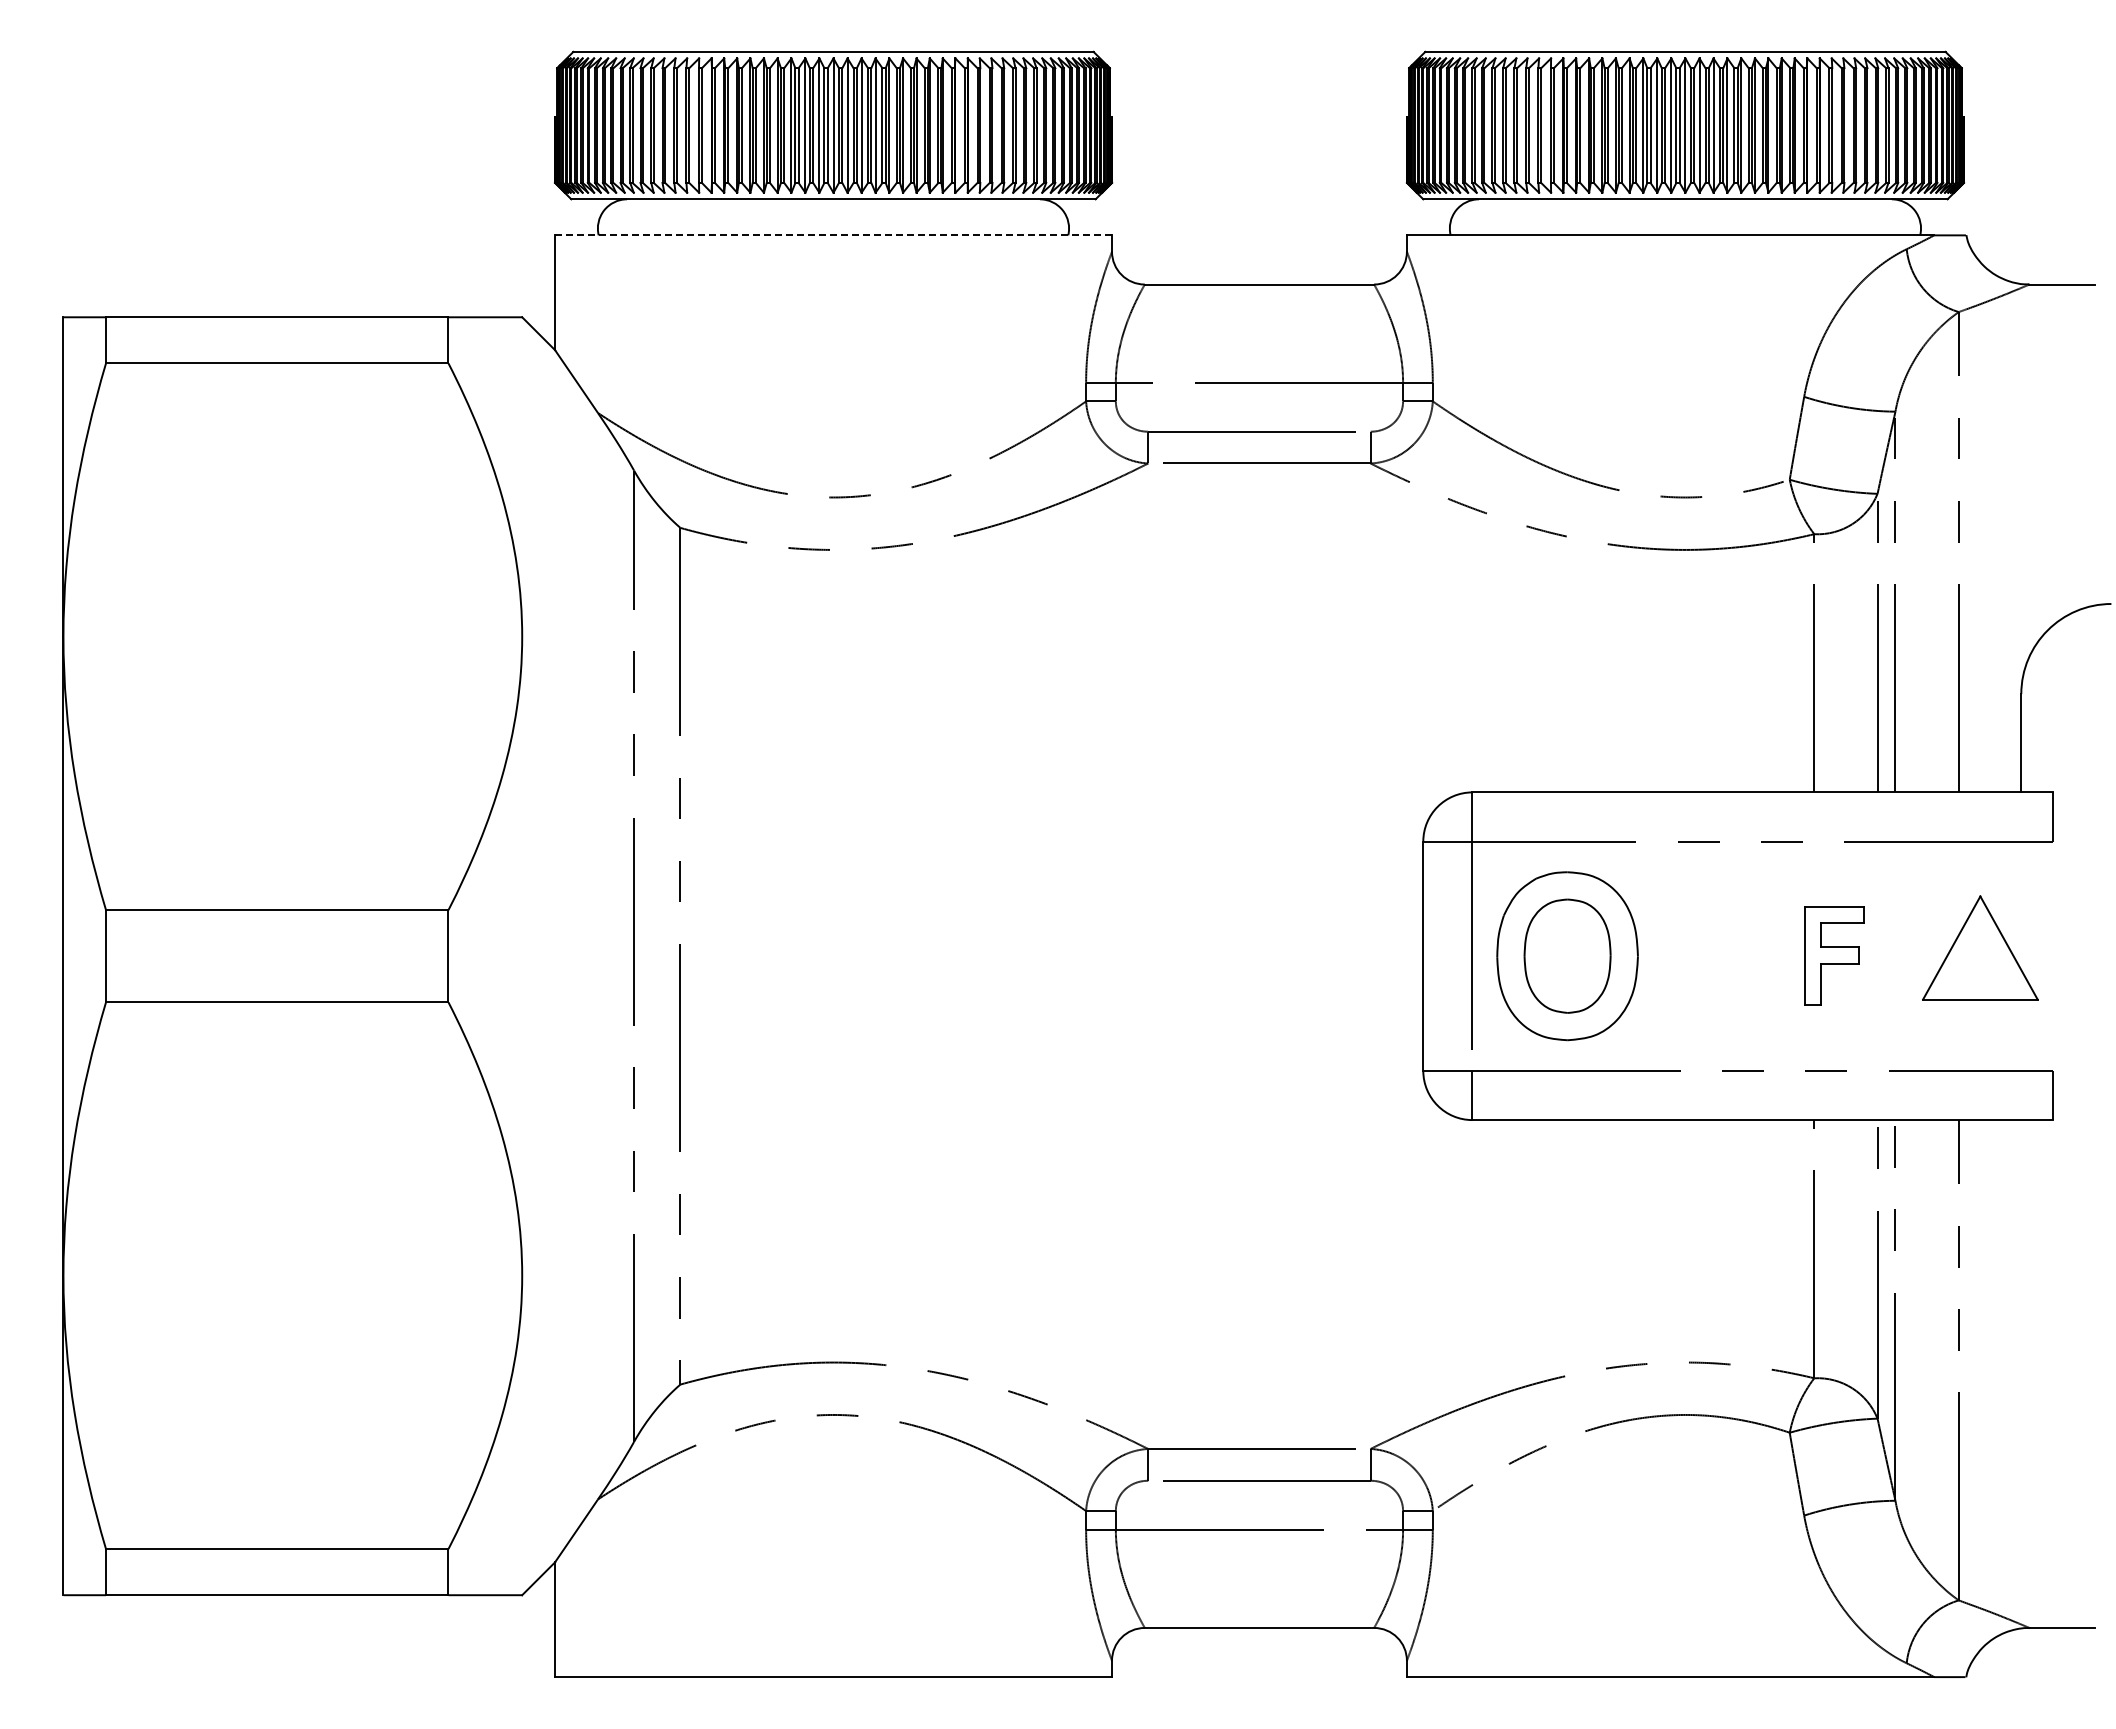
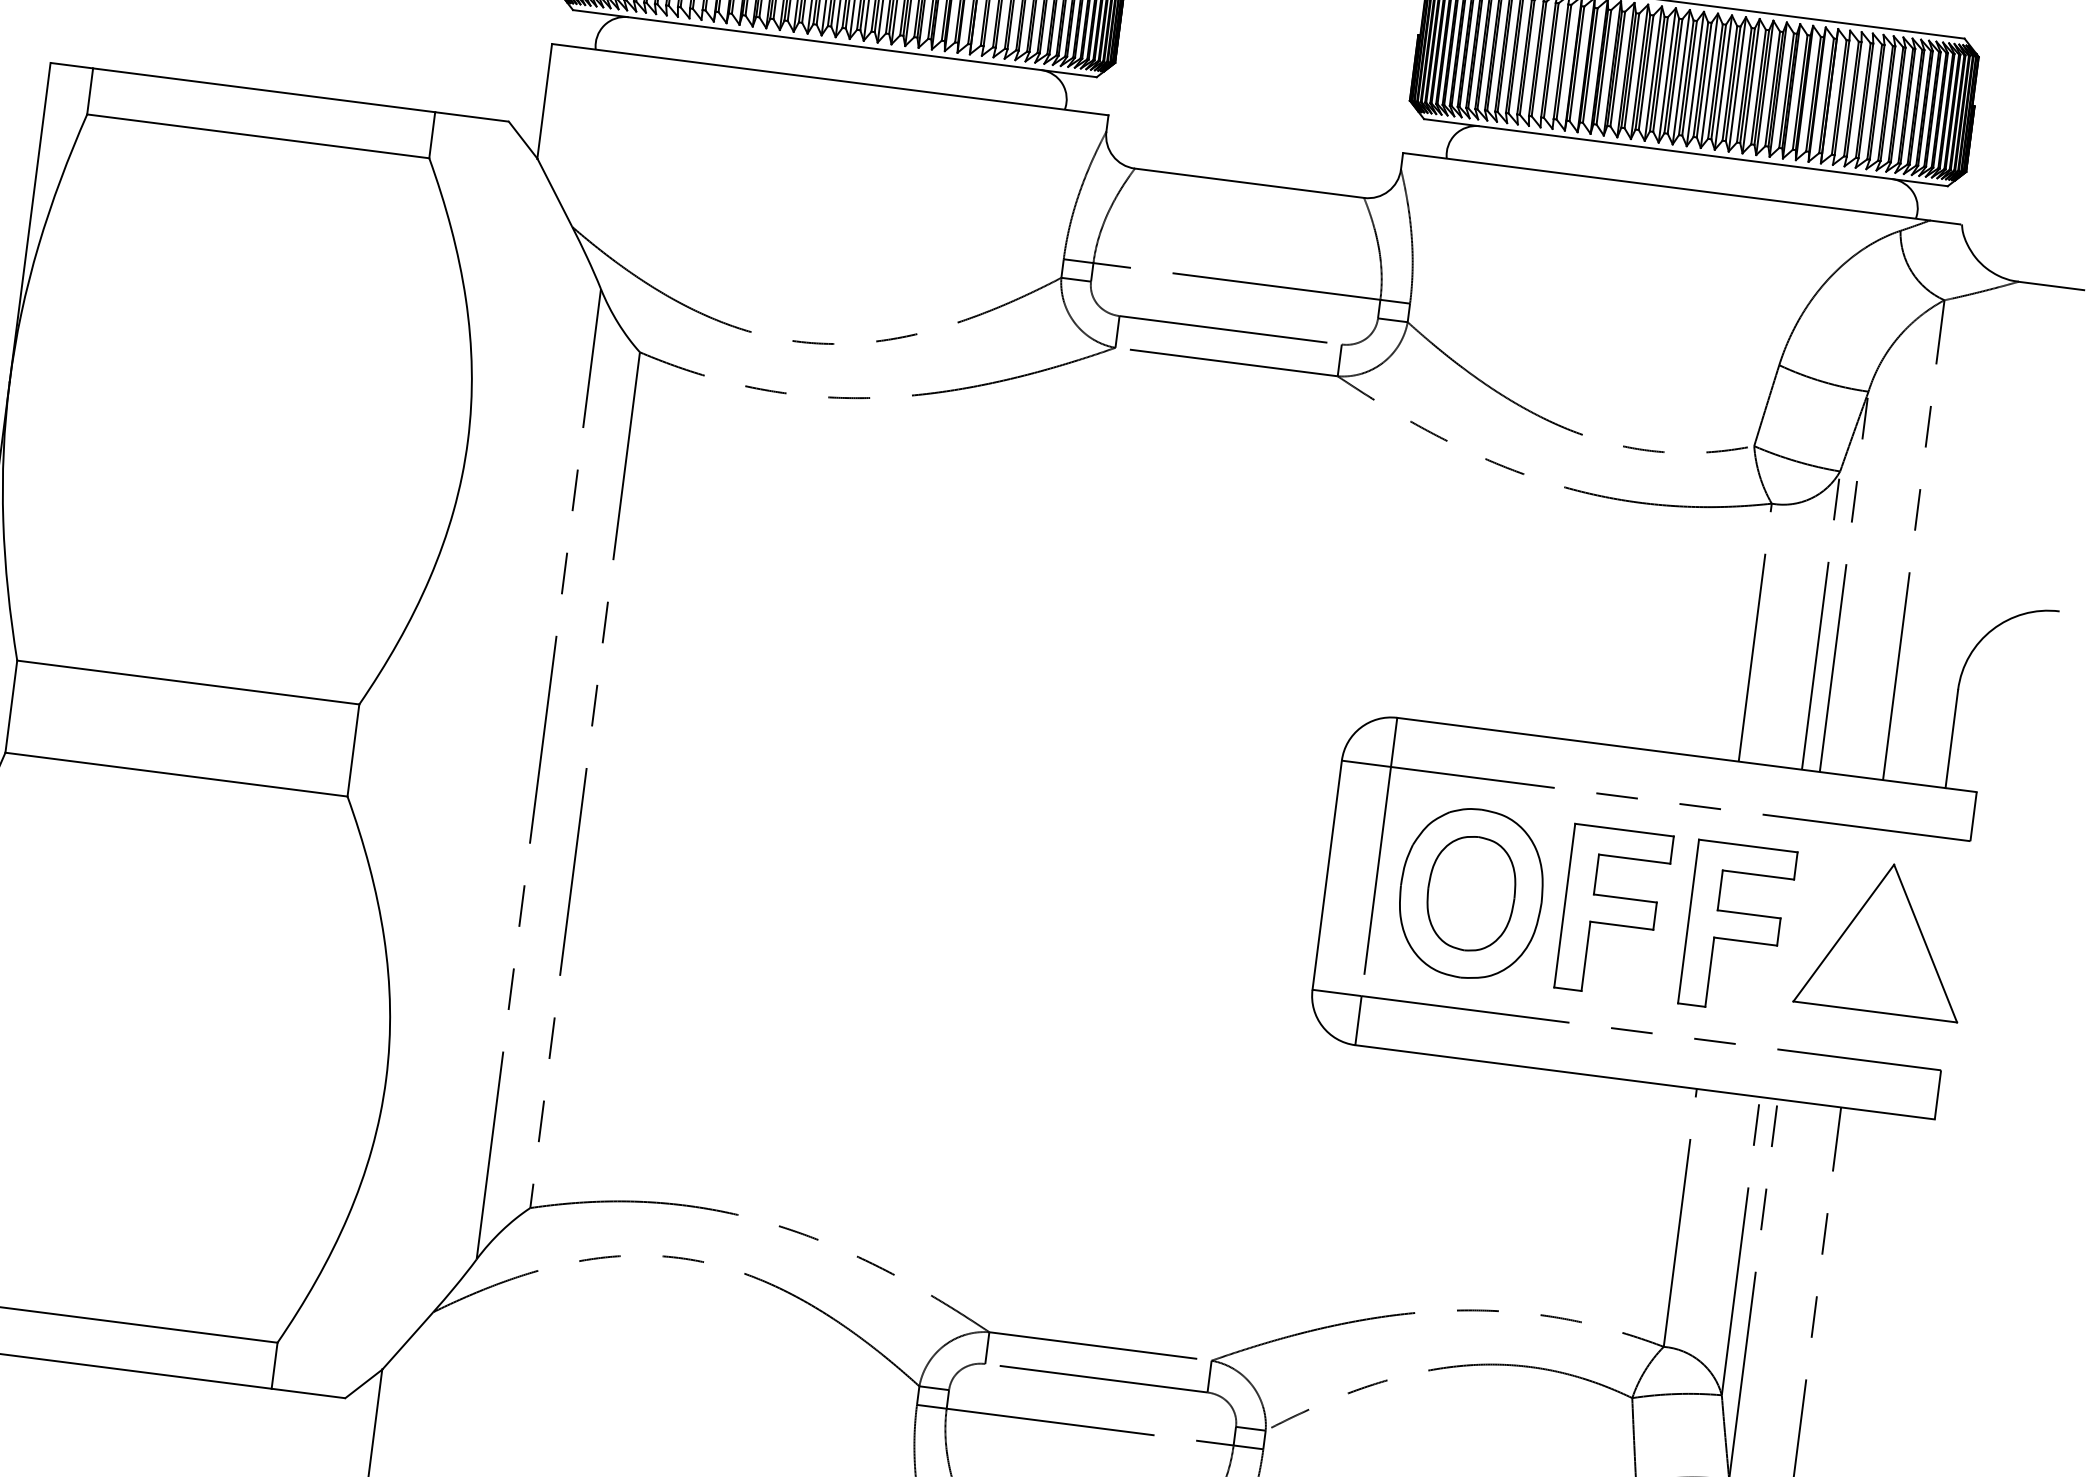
line: (833, 235) -> (830, 79), dashed -> solid
part: (1980, 947) -> (1884, 937), size x1.43
part: (1710, 955) -> (1614, 911), added
part: (1834, 955) -> (1738, 927), size x1.67

